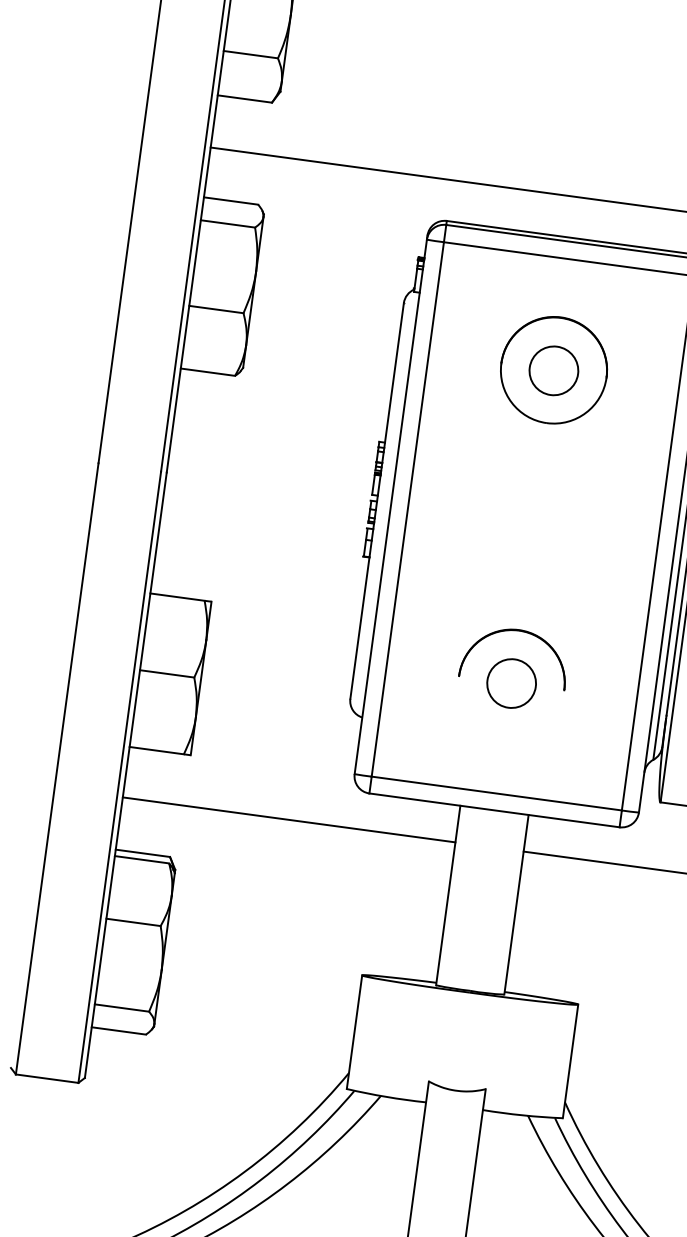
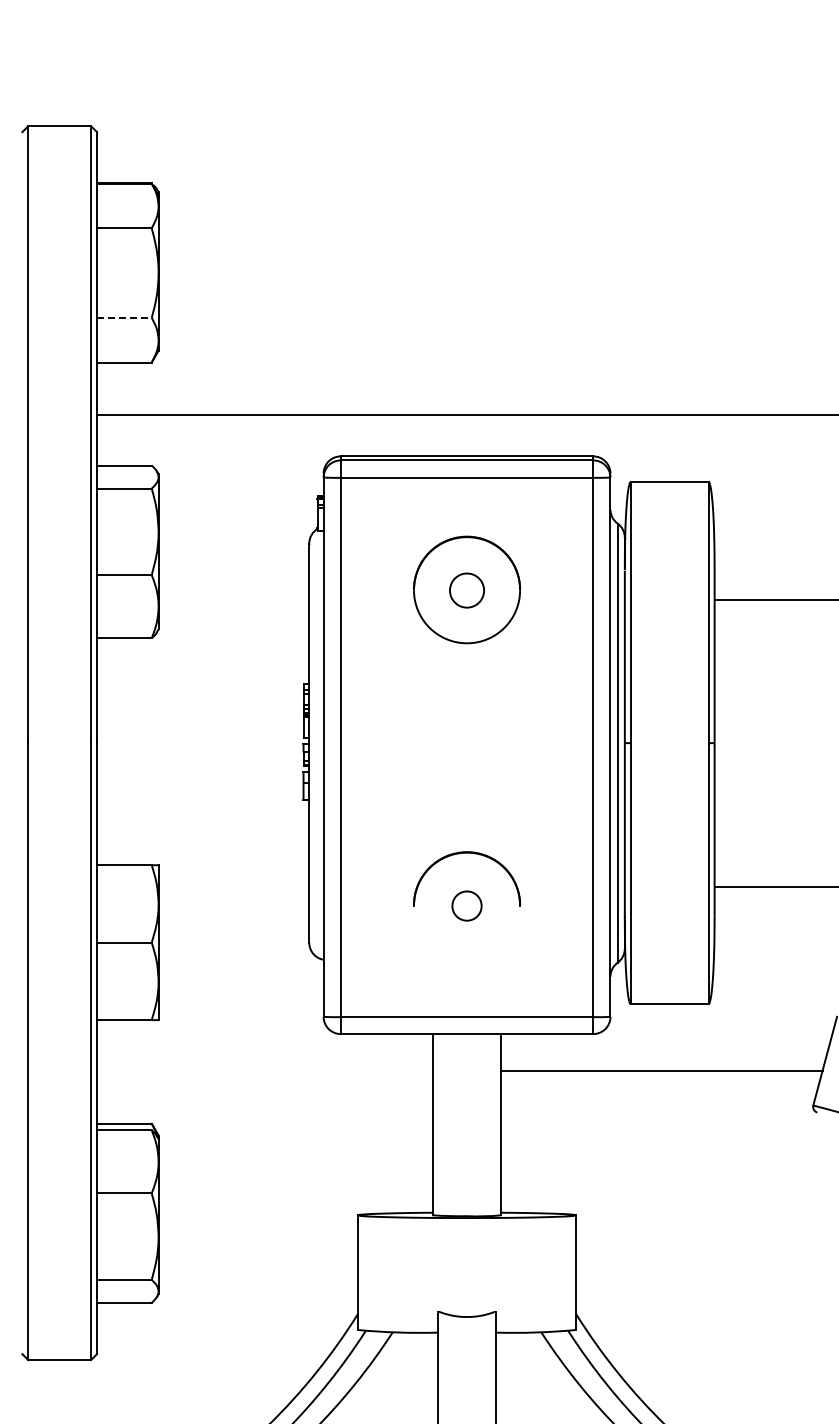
line: (251, 54) -> (124, 317), solid -> dashed
circle: (553, 370) -> (466, 590), size x0.7
circle: (511, 682) -> (466, 905), size x0.6
line: (288, 820) -> (264, 1071), removed

